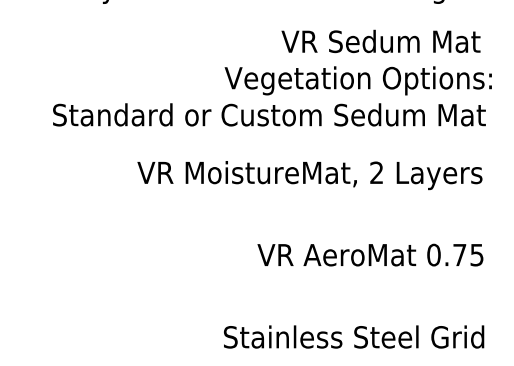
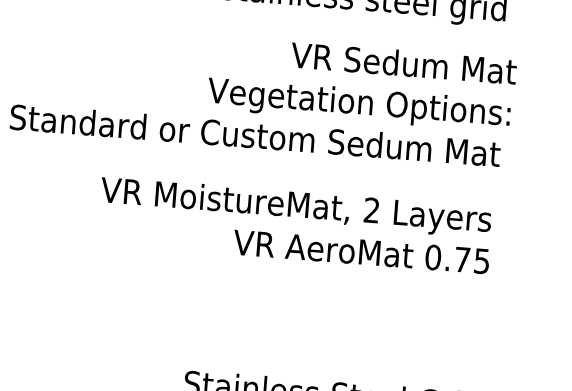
text: (380, 41) -> (403, 63), moved
text: (370, 254) -> (361, 251), moved

